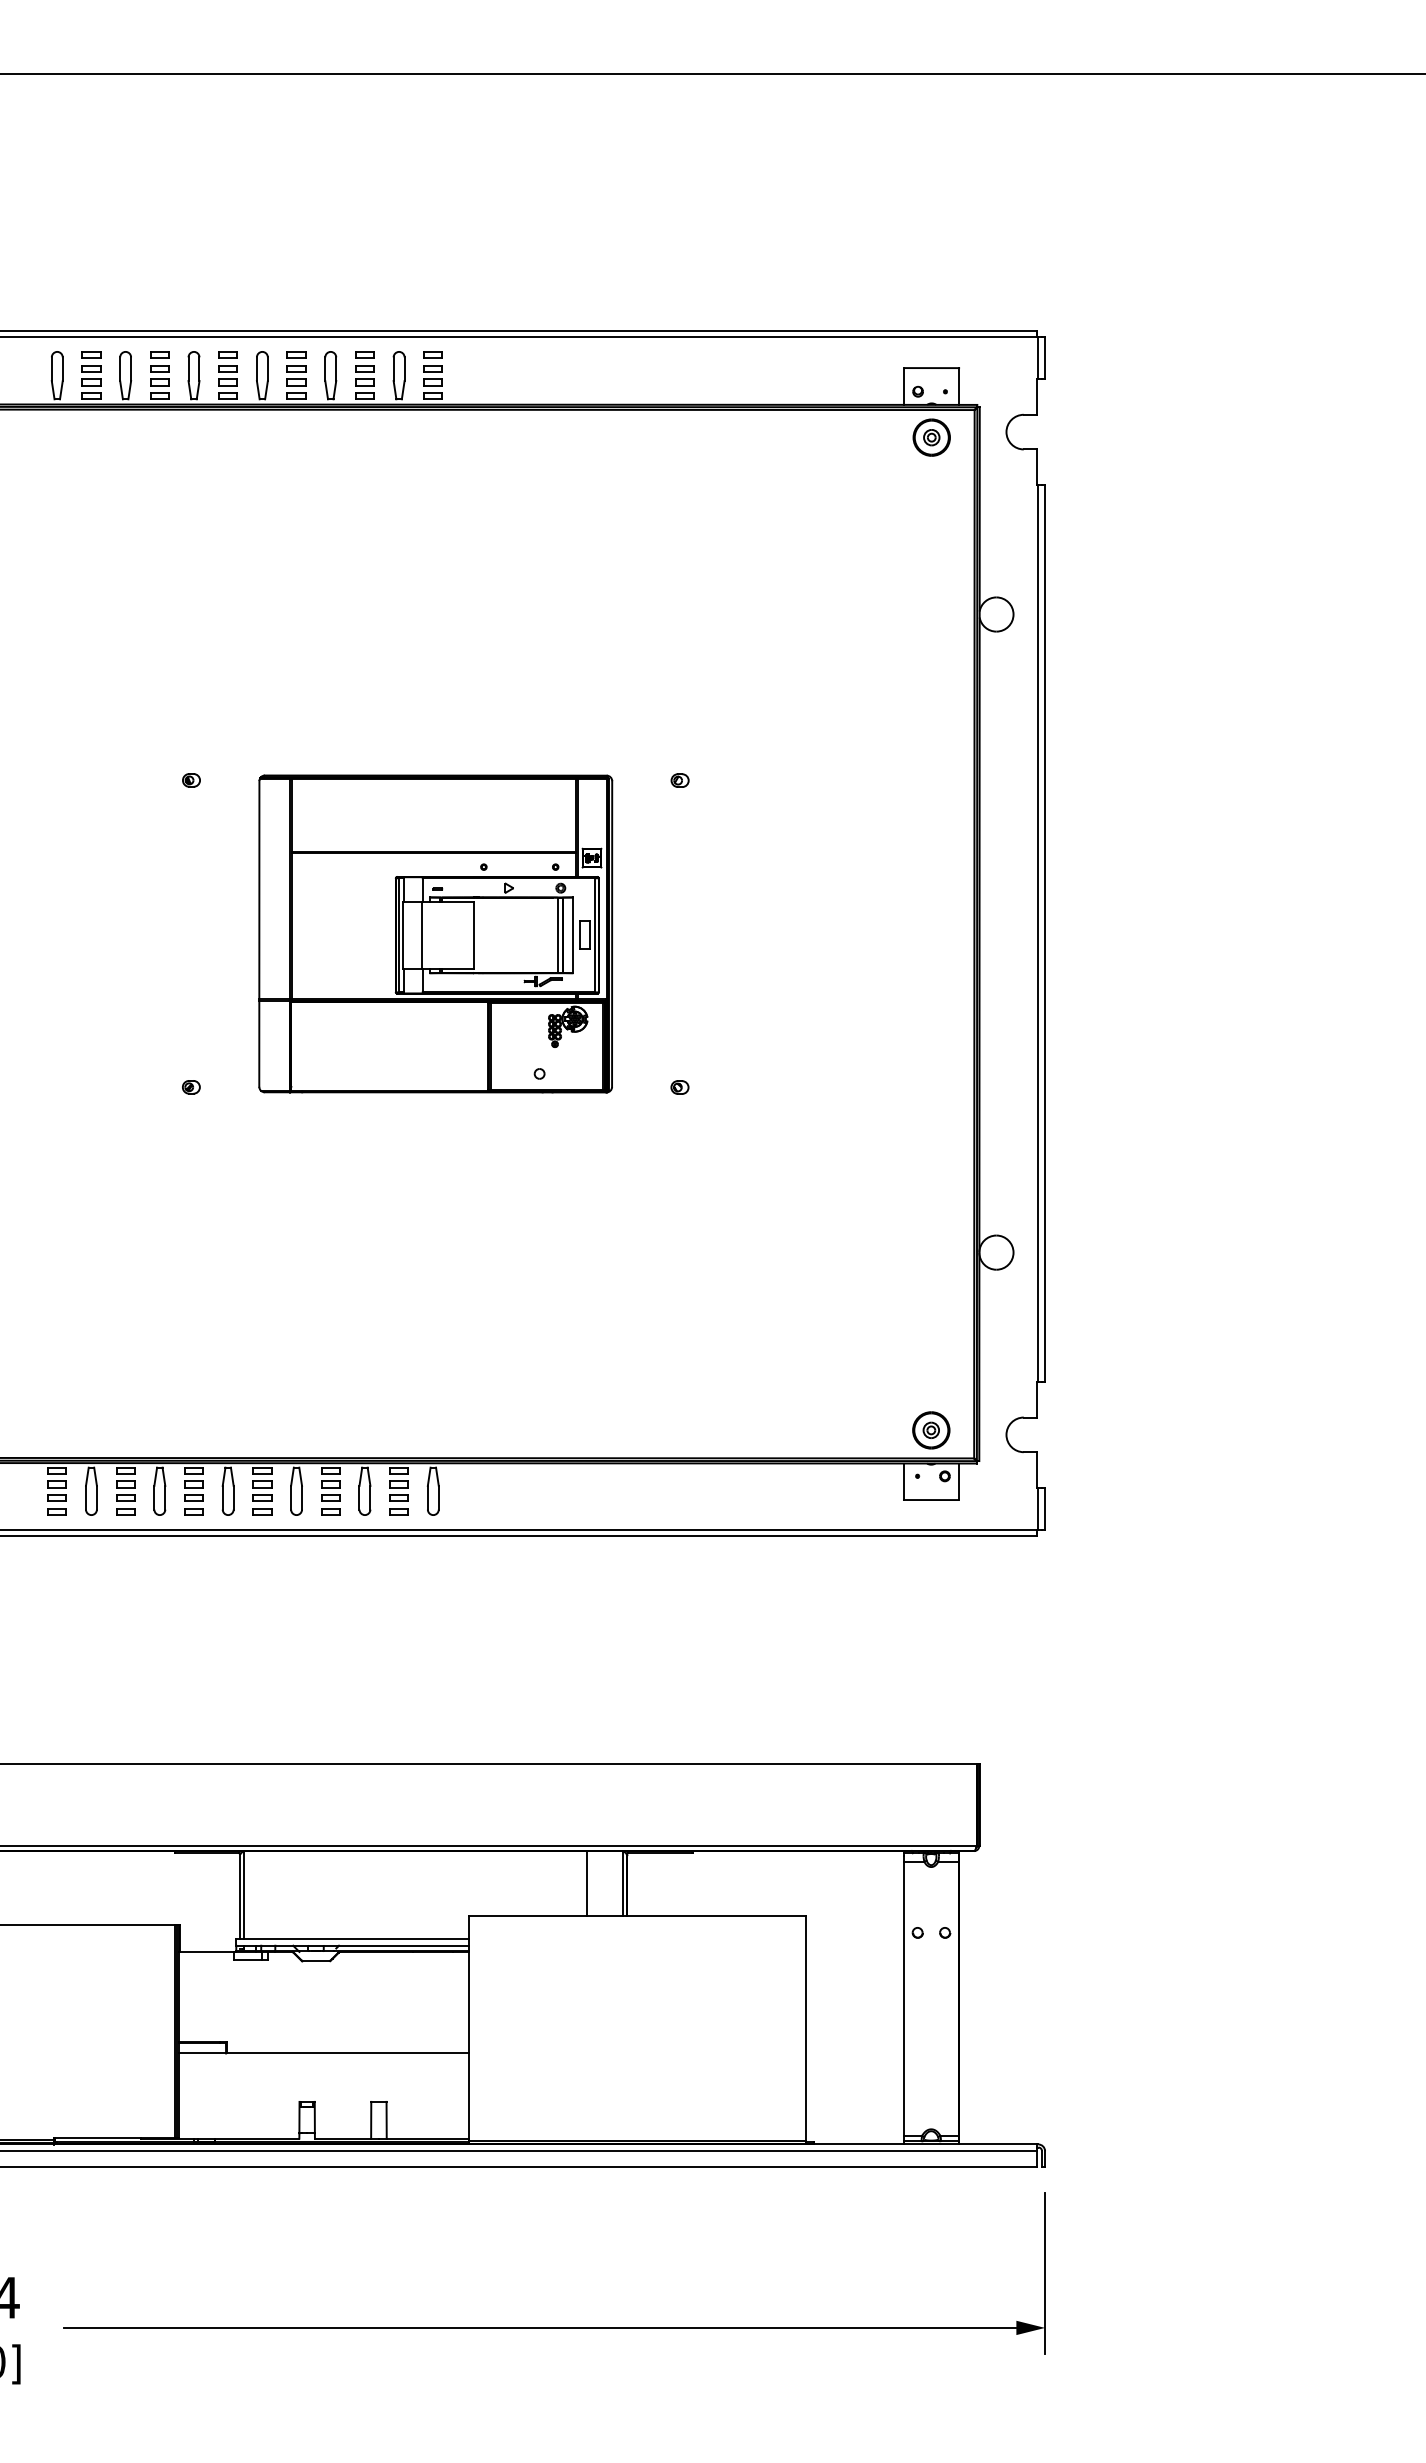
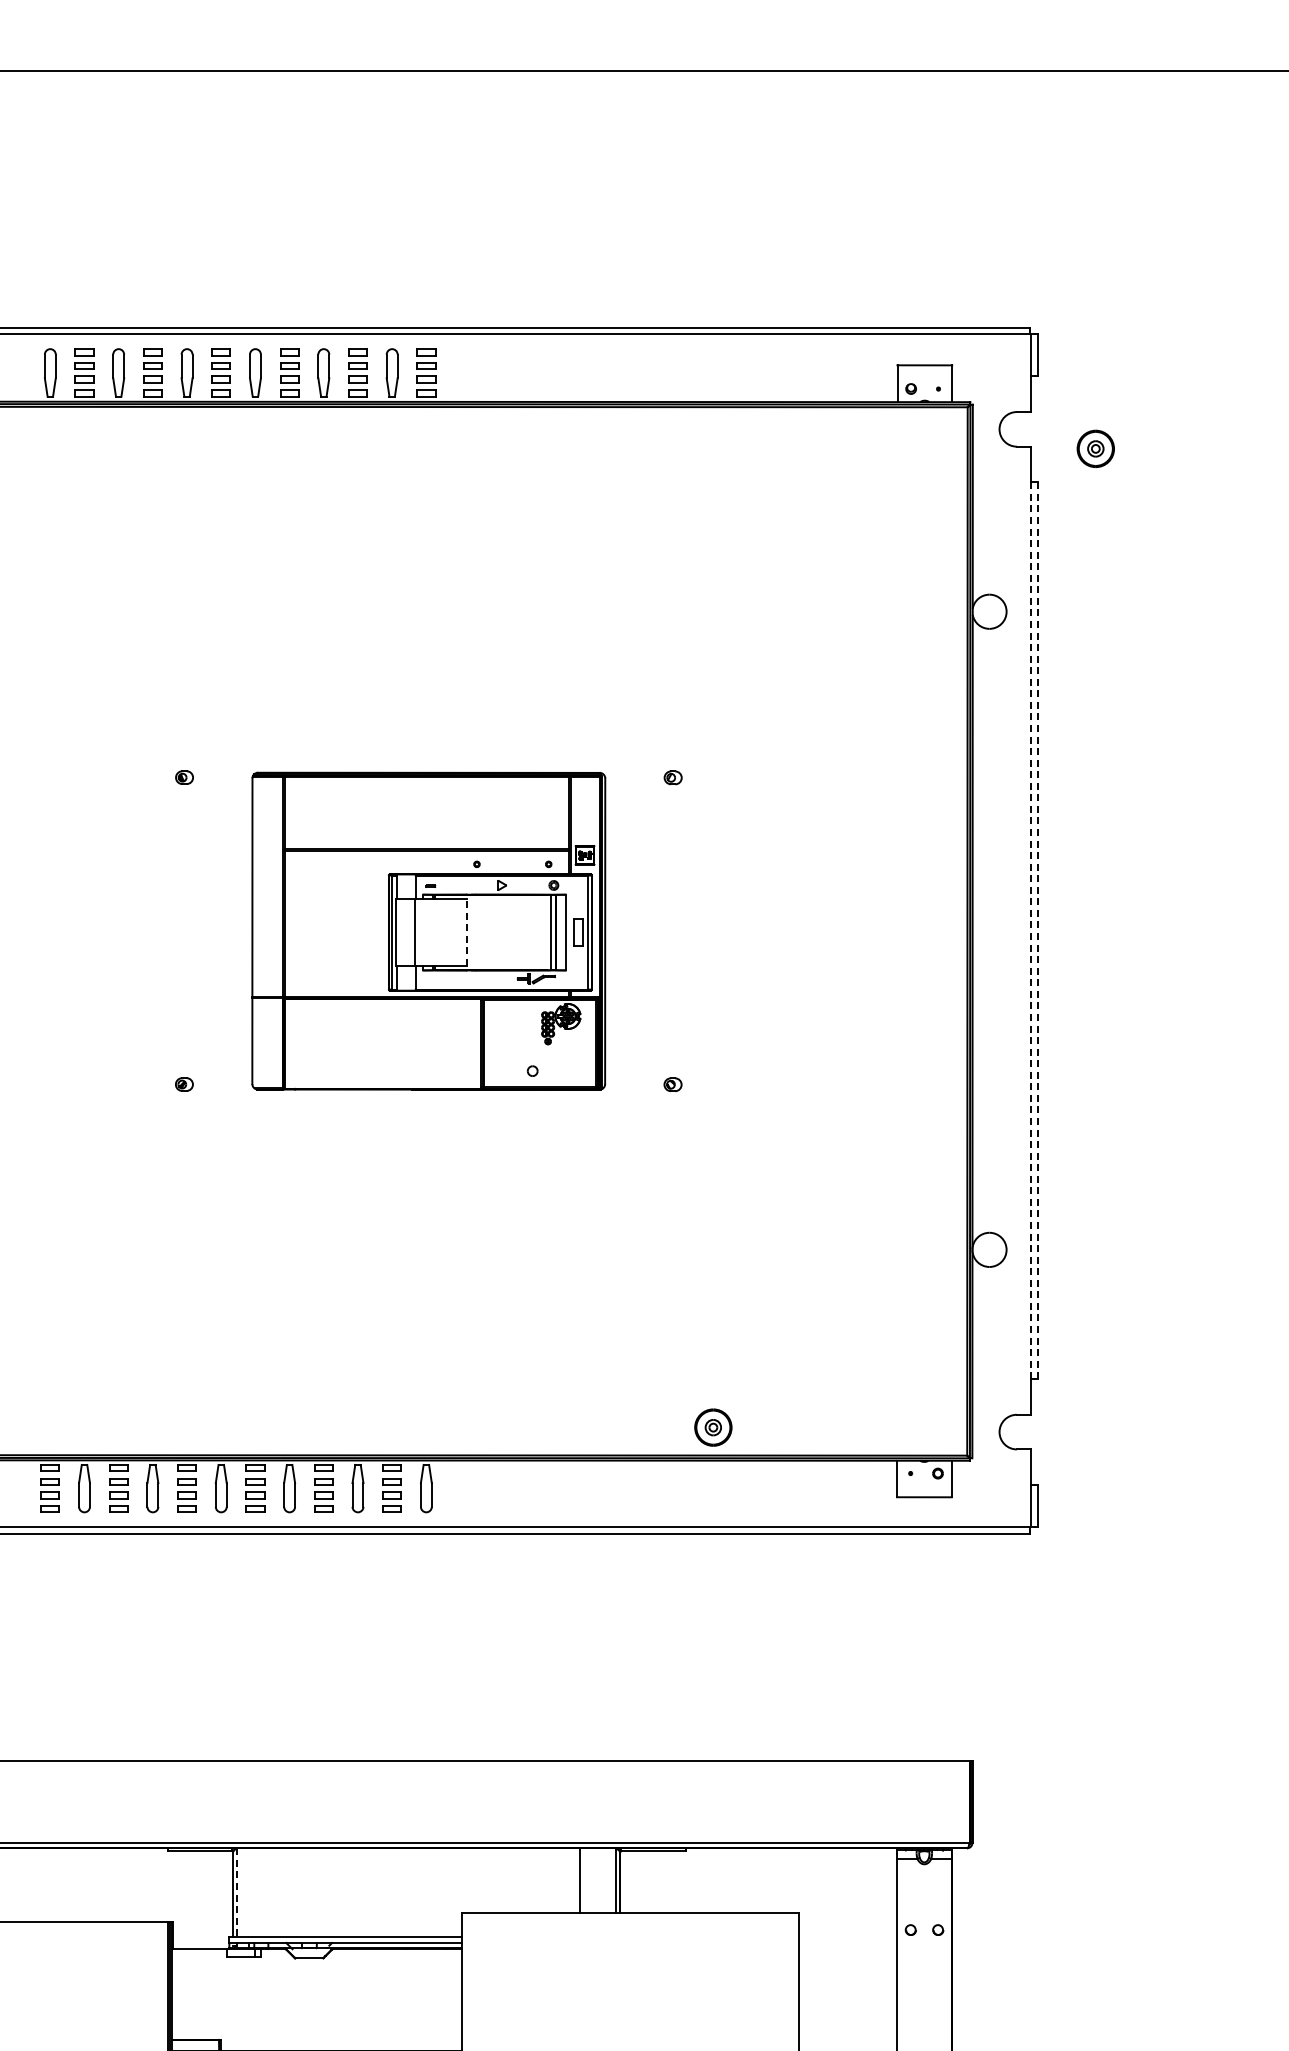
part: (931, 437) -> (1095, 448), moved
line: (1038, 933) -> (1031, 930), solid -> dashed
line: (1045, 933) -> (1038, 930), solid -> dashed
line: (473, 934) -> (466, 931), solid -> dashed
part: (931, 1430) -> (713, 1427), moved
line: (244, 1895) -> (237, 1892), solid -> dashed

